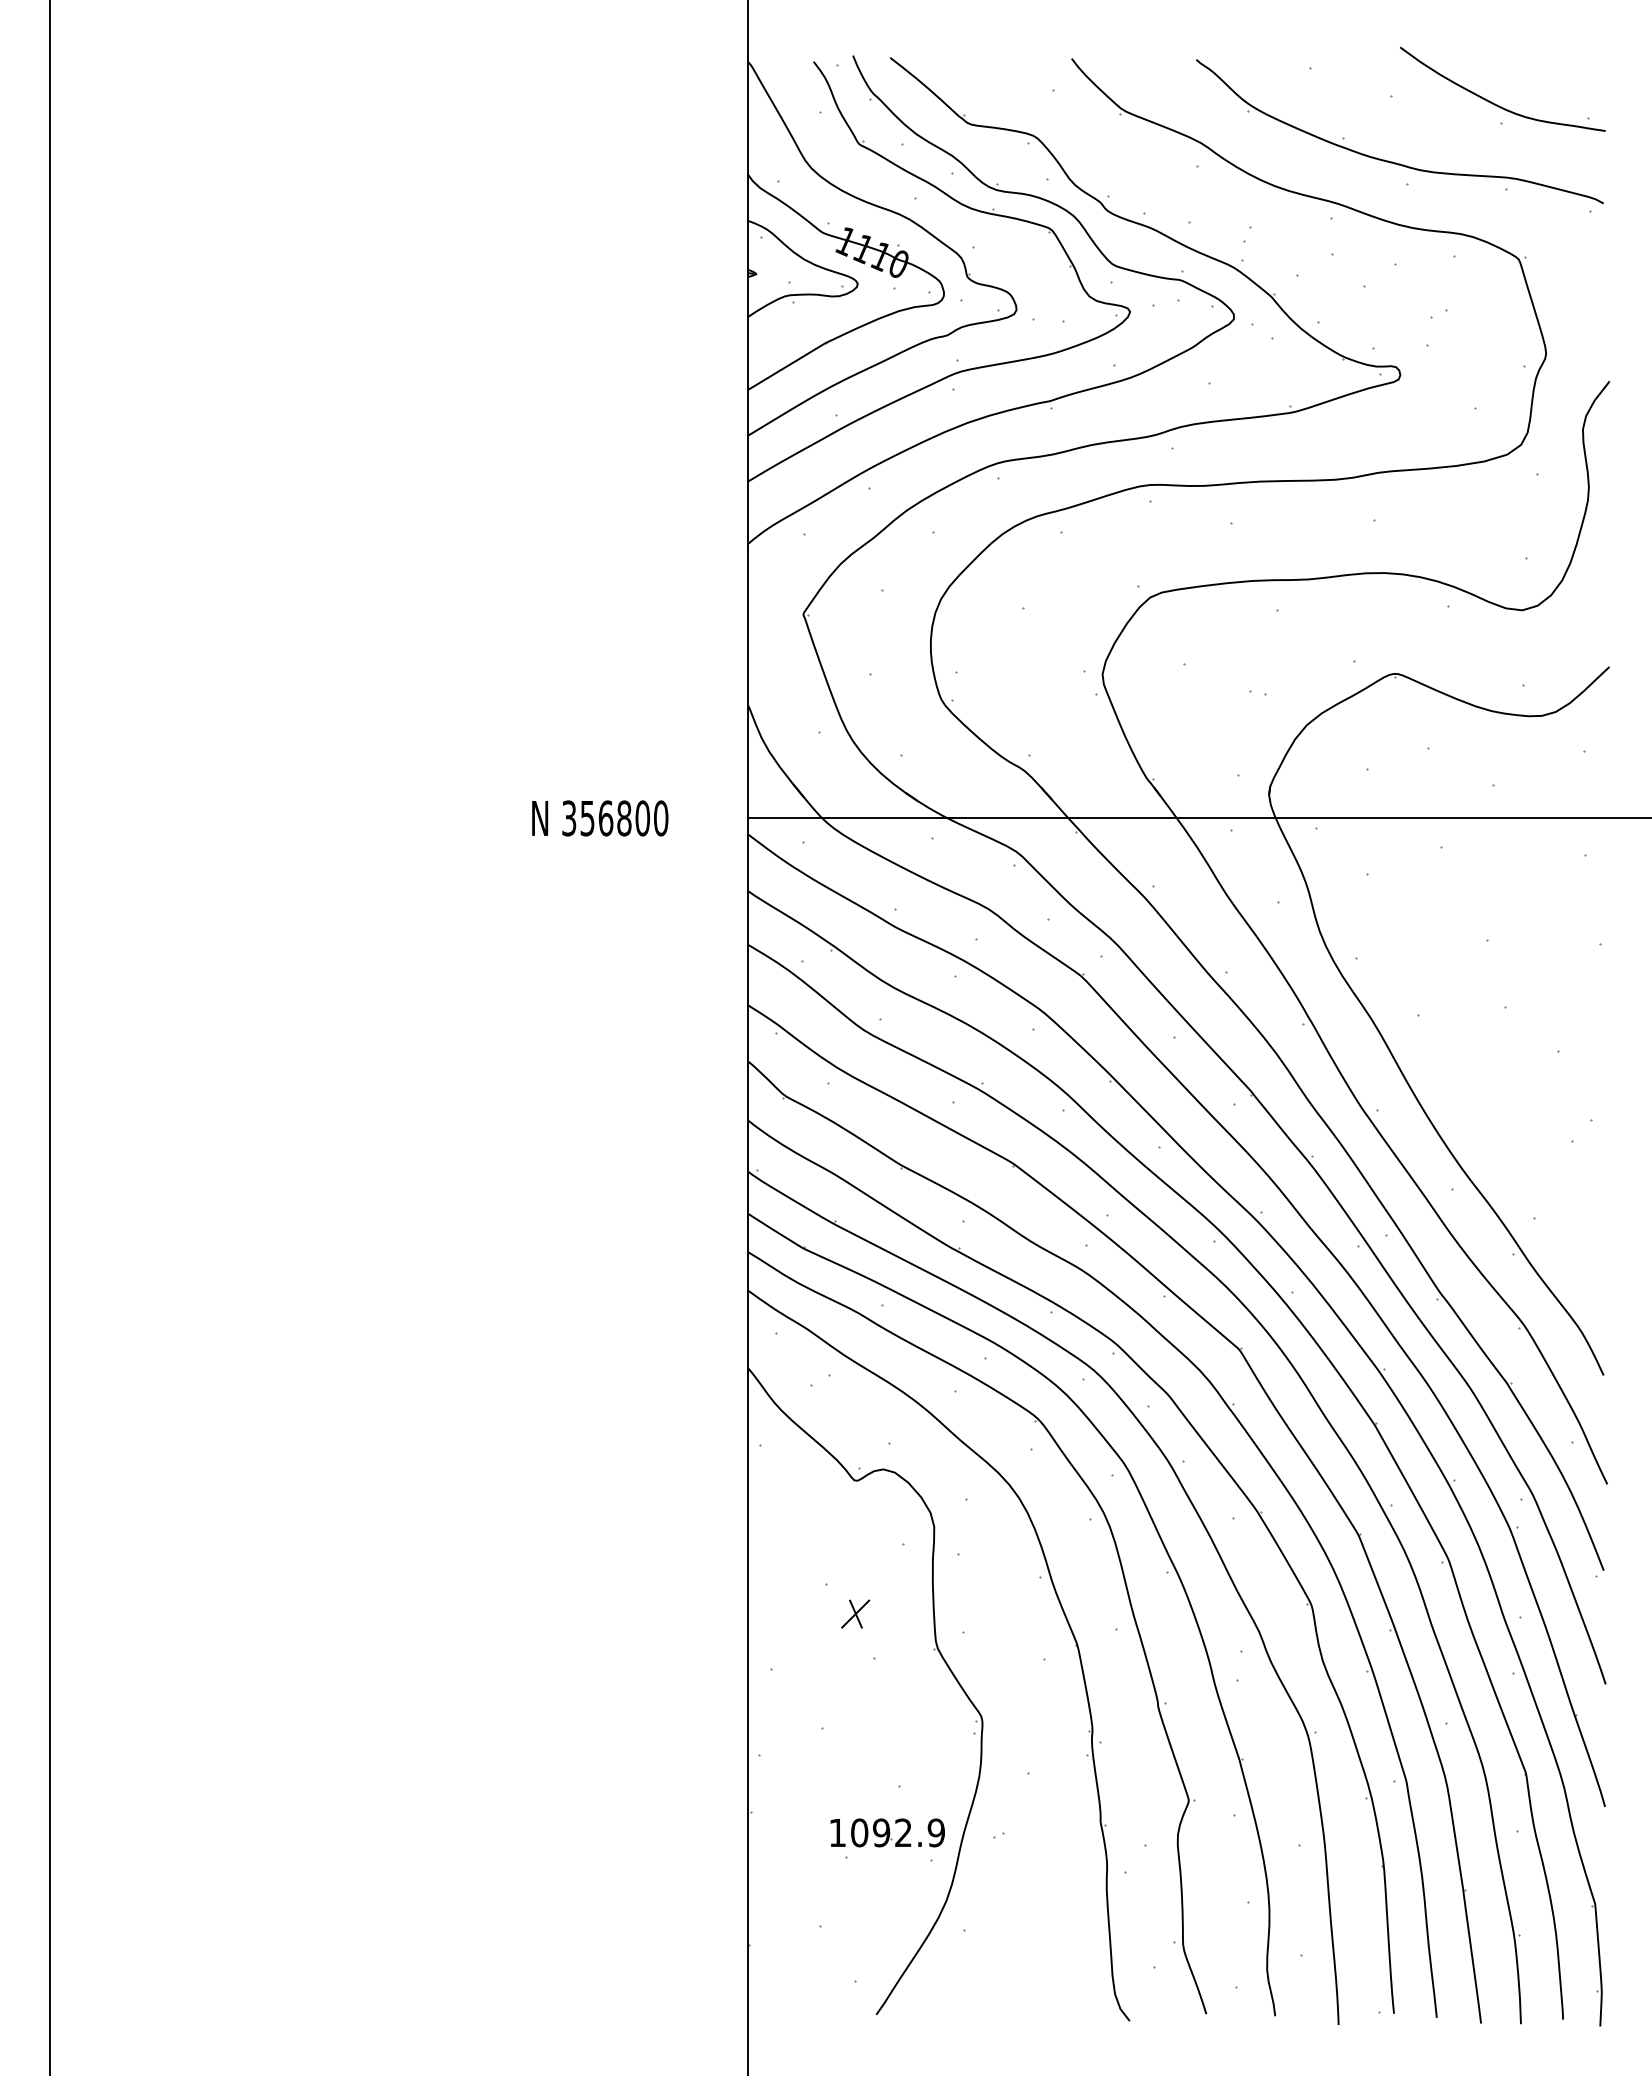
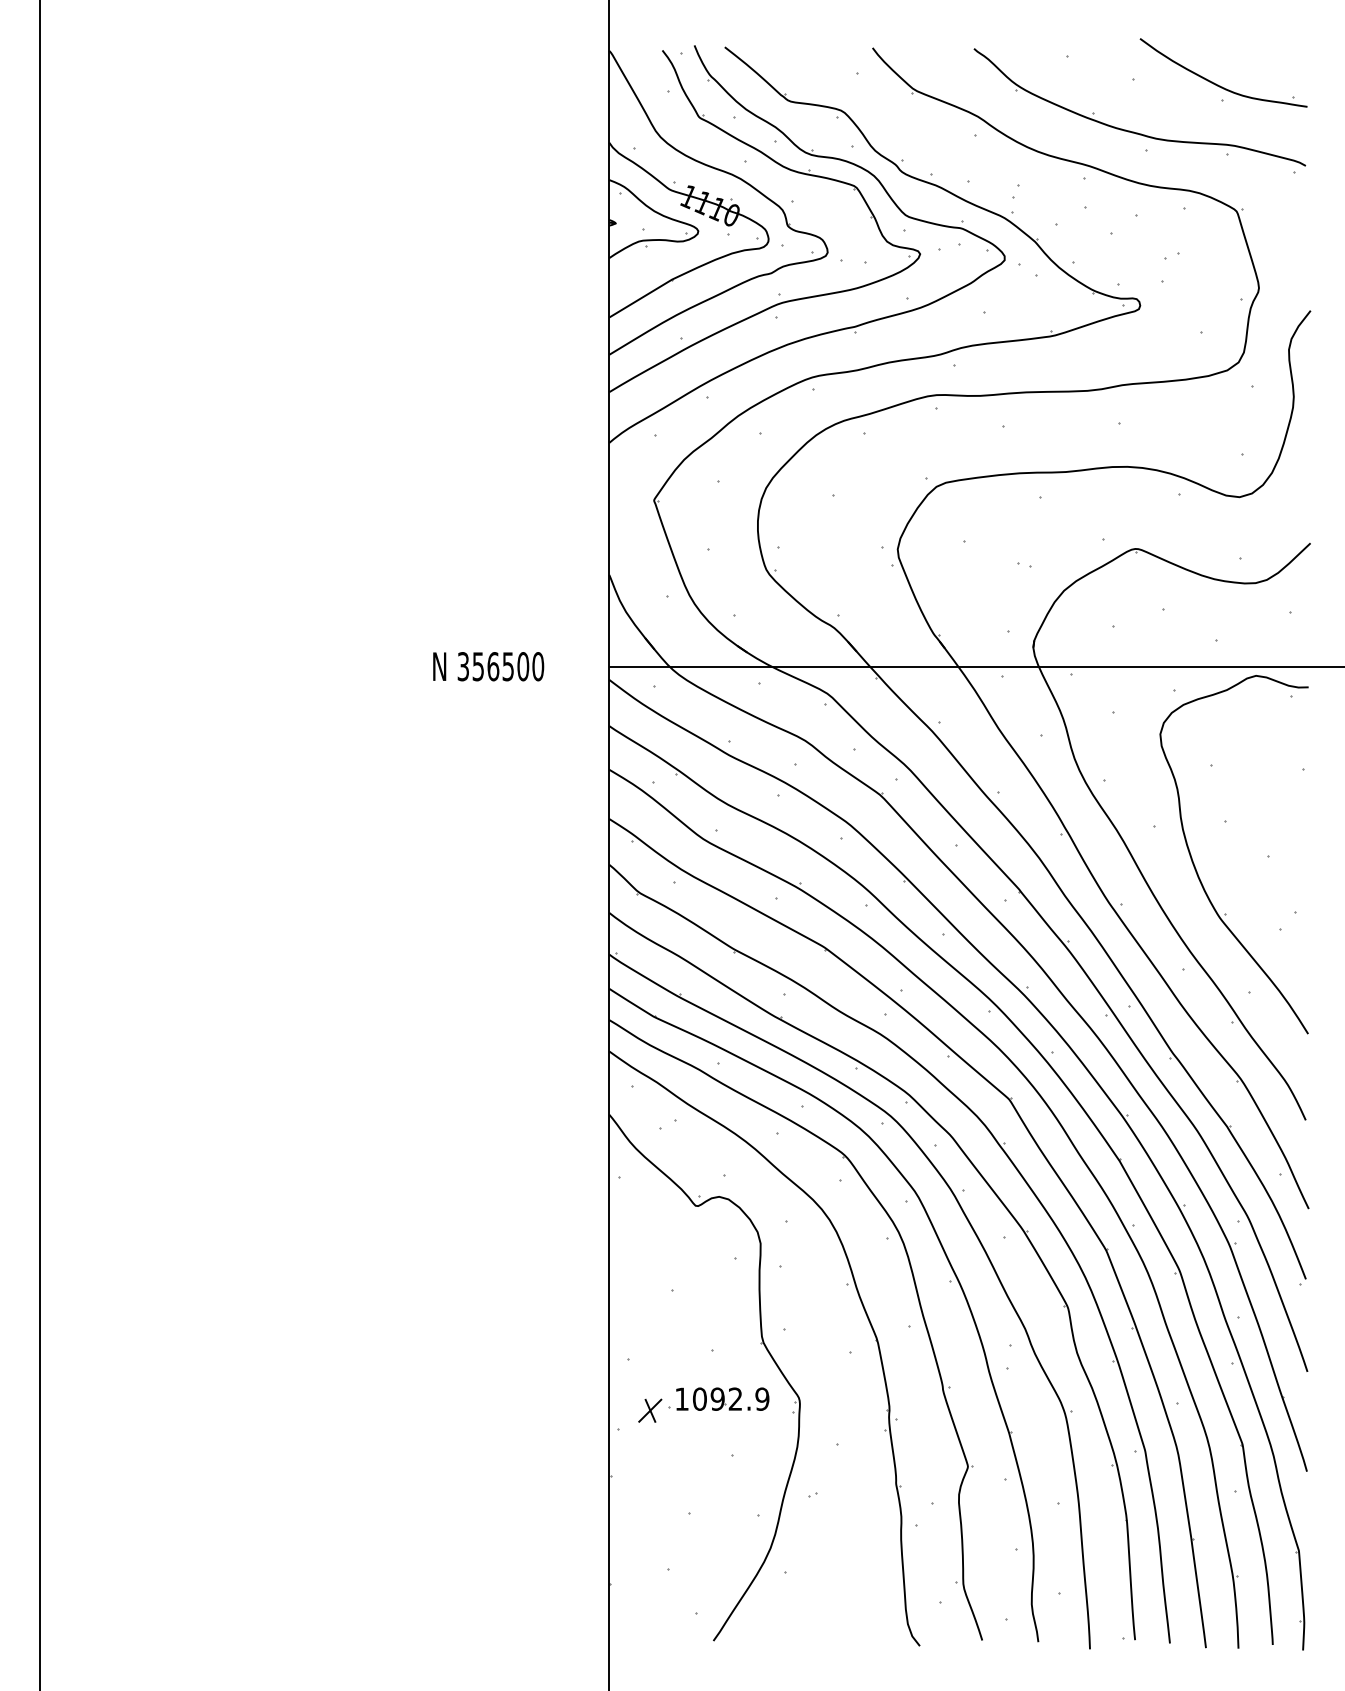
text: (624, 818) -> (508, 666), 356800 -> 356500
part: (1468, 1064) -> (1195, 867), added
part: (855, 1613) -> (650, 1410), moved
part: (887, 1832) -> (722, 1398), moved

